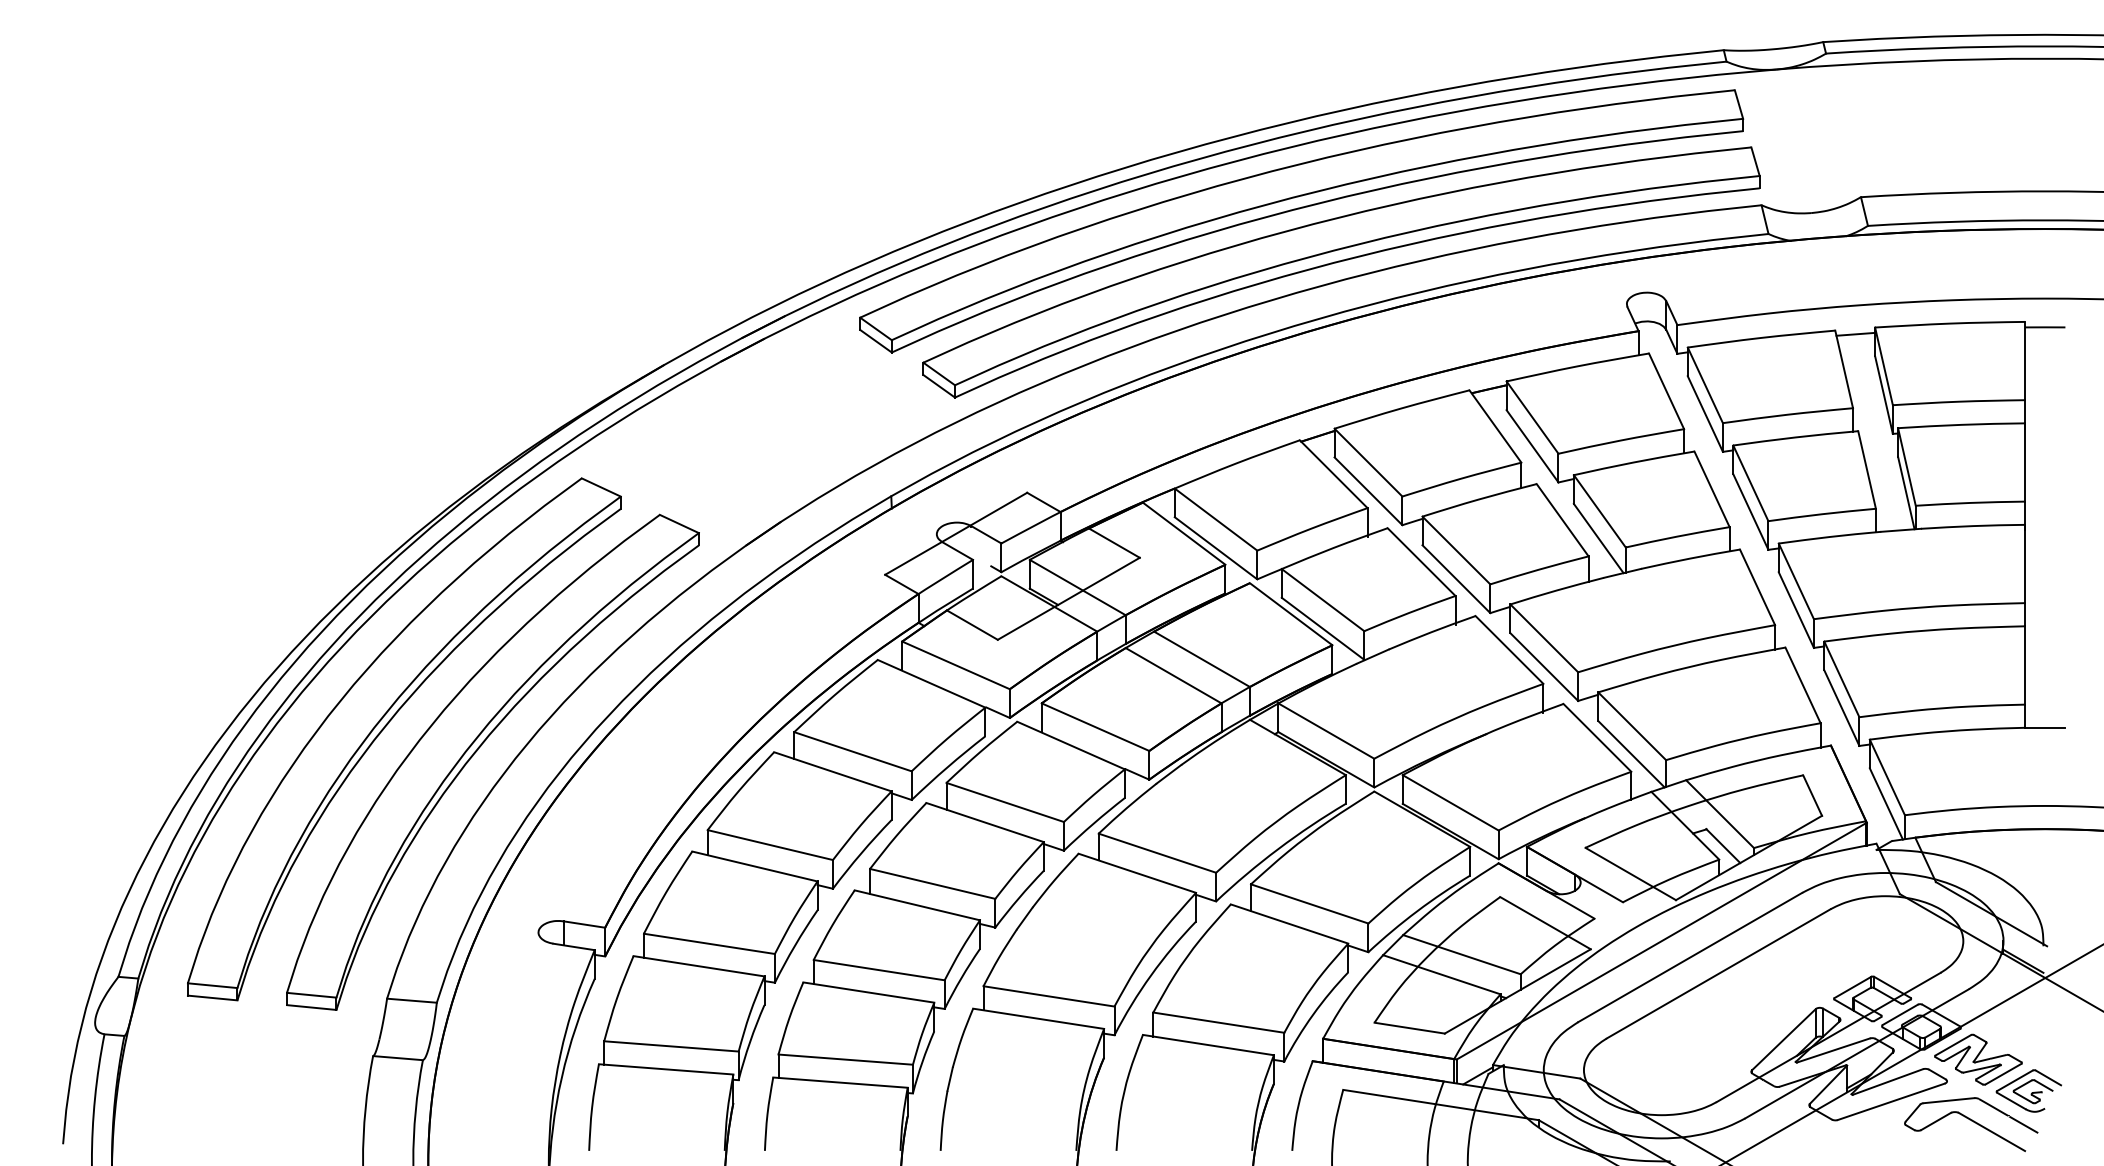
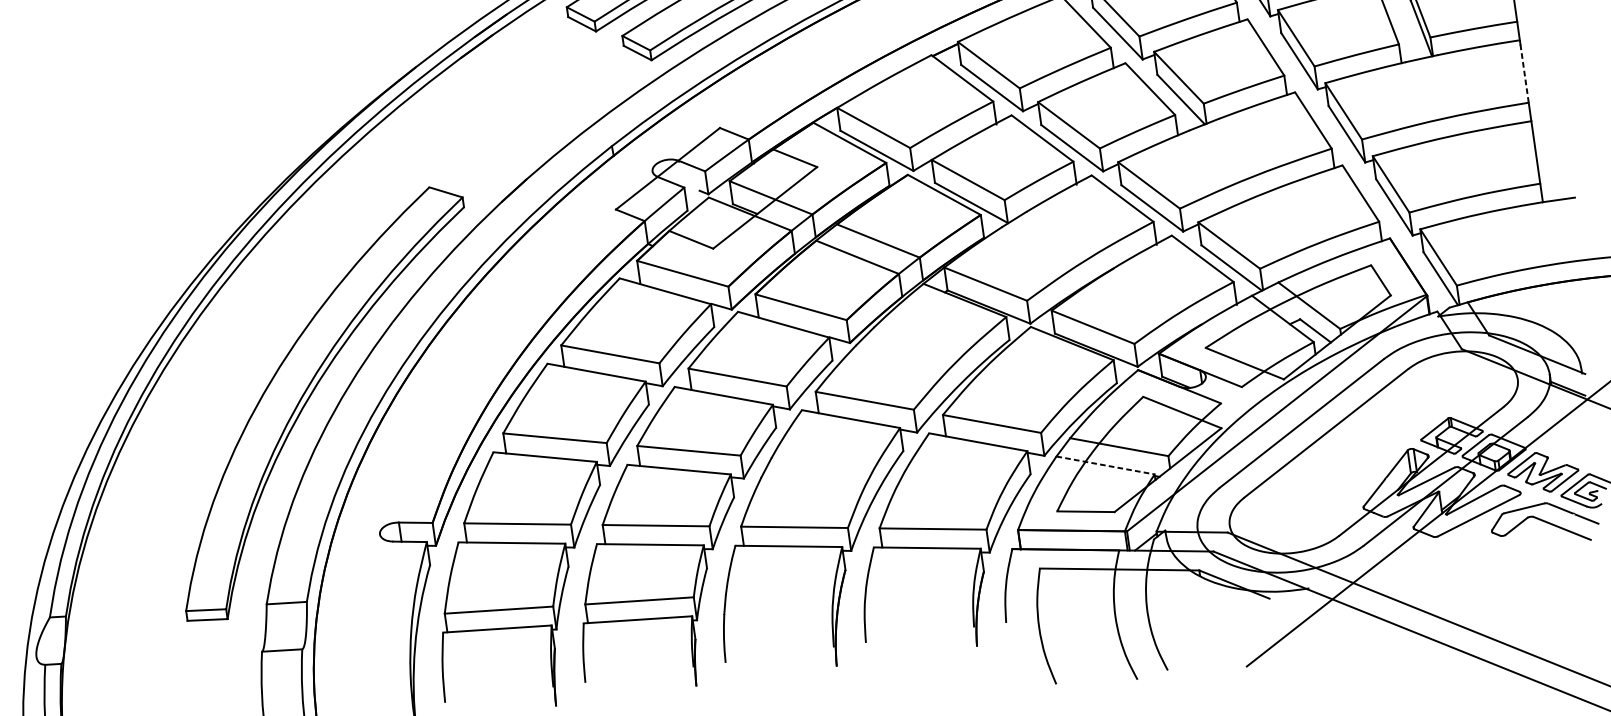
line: (2025, 563) -> (1524, 71), solid -> dashed
part: (388, 724) -> (236, 385), removed
line: (1441, 974) -> (1105, 465), solid -> dashed

